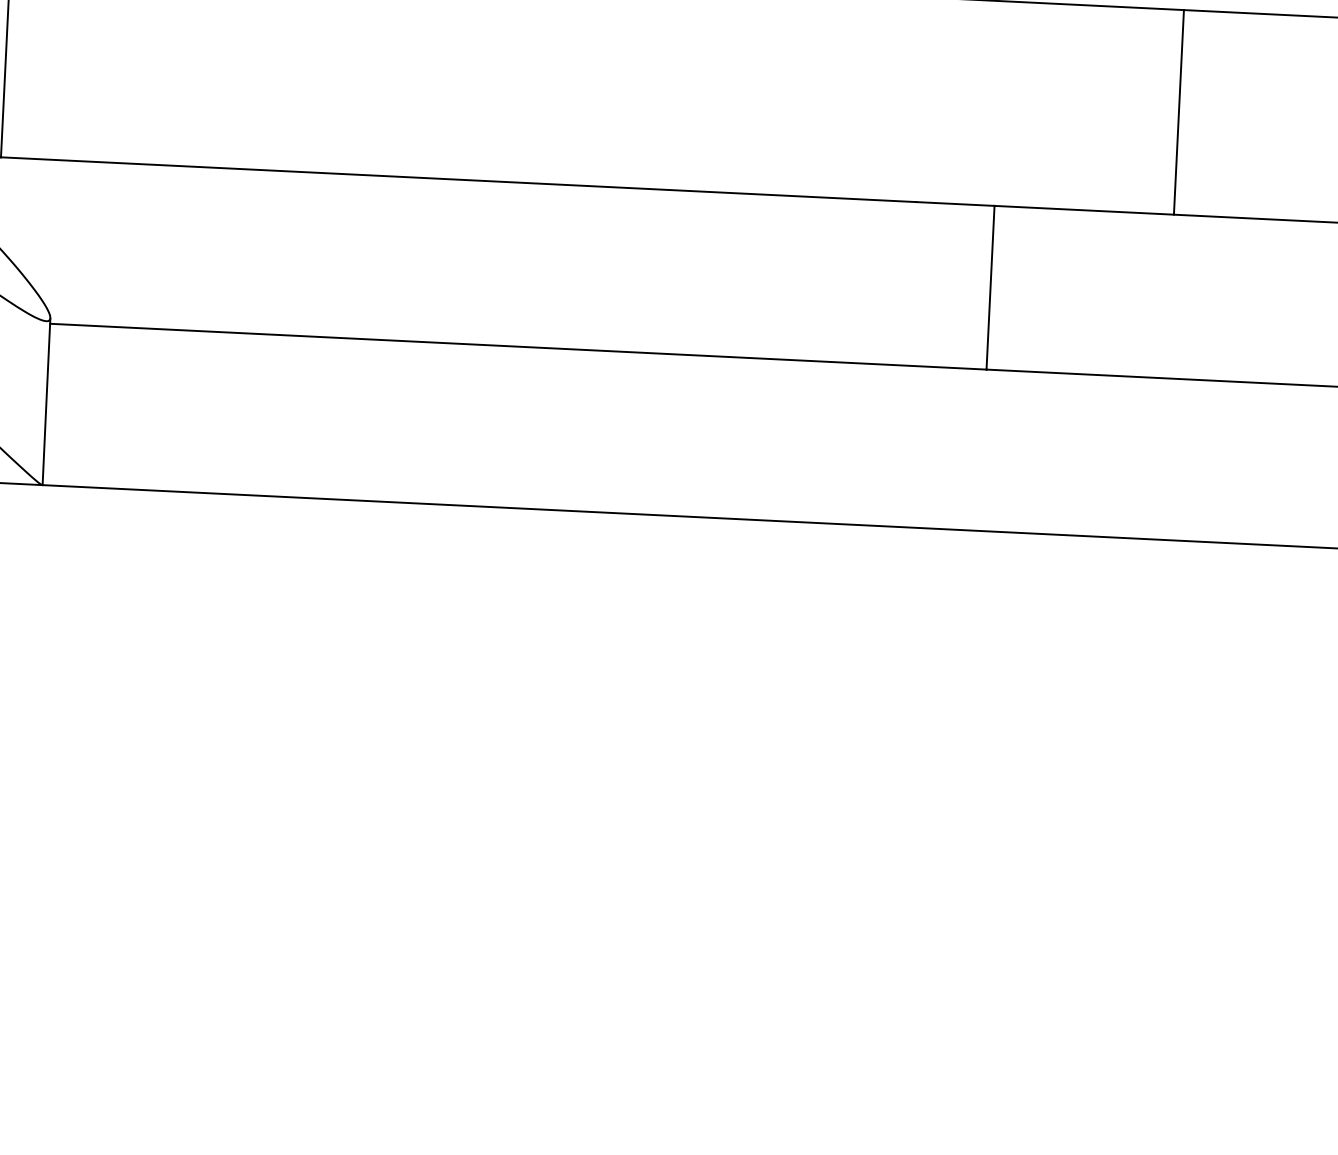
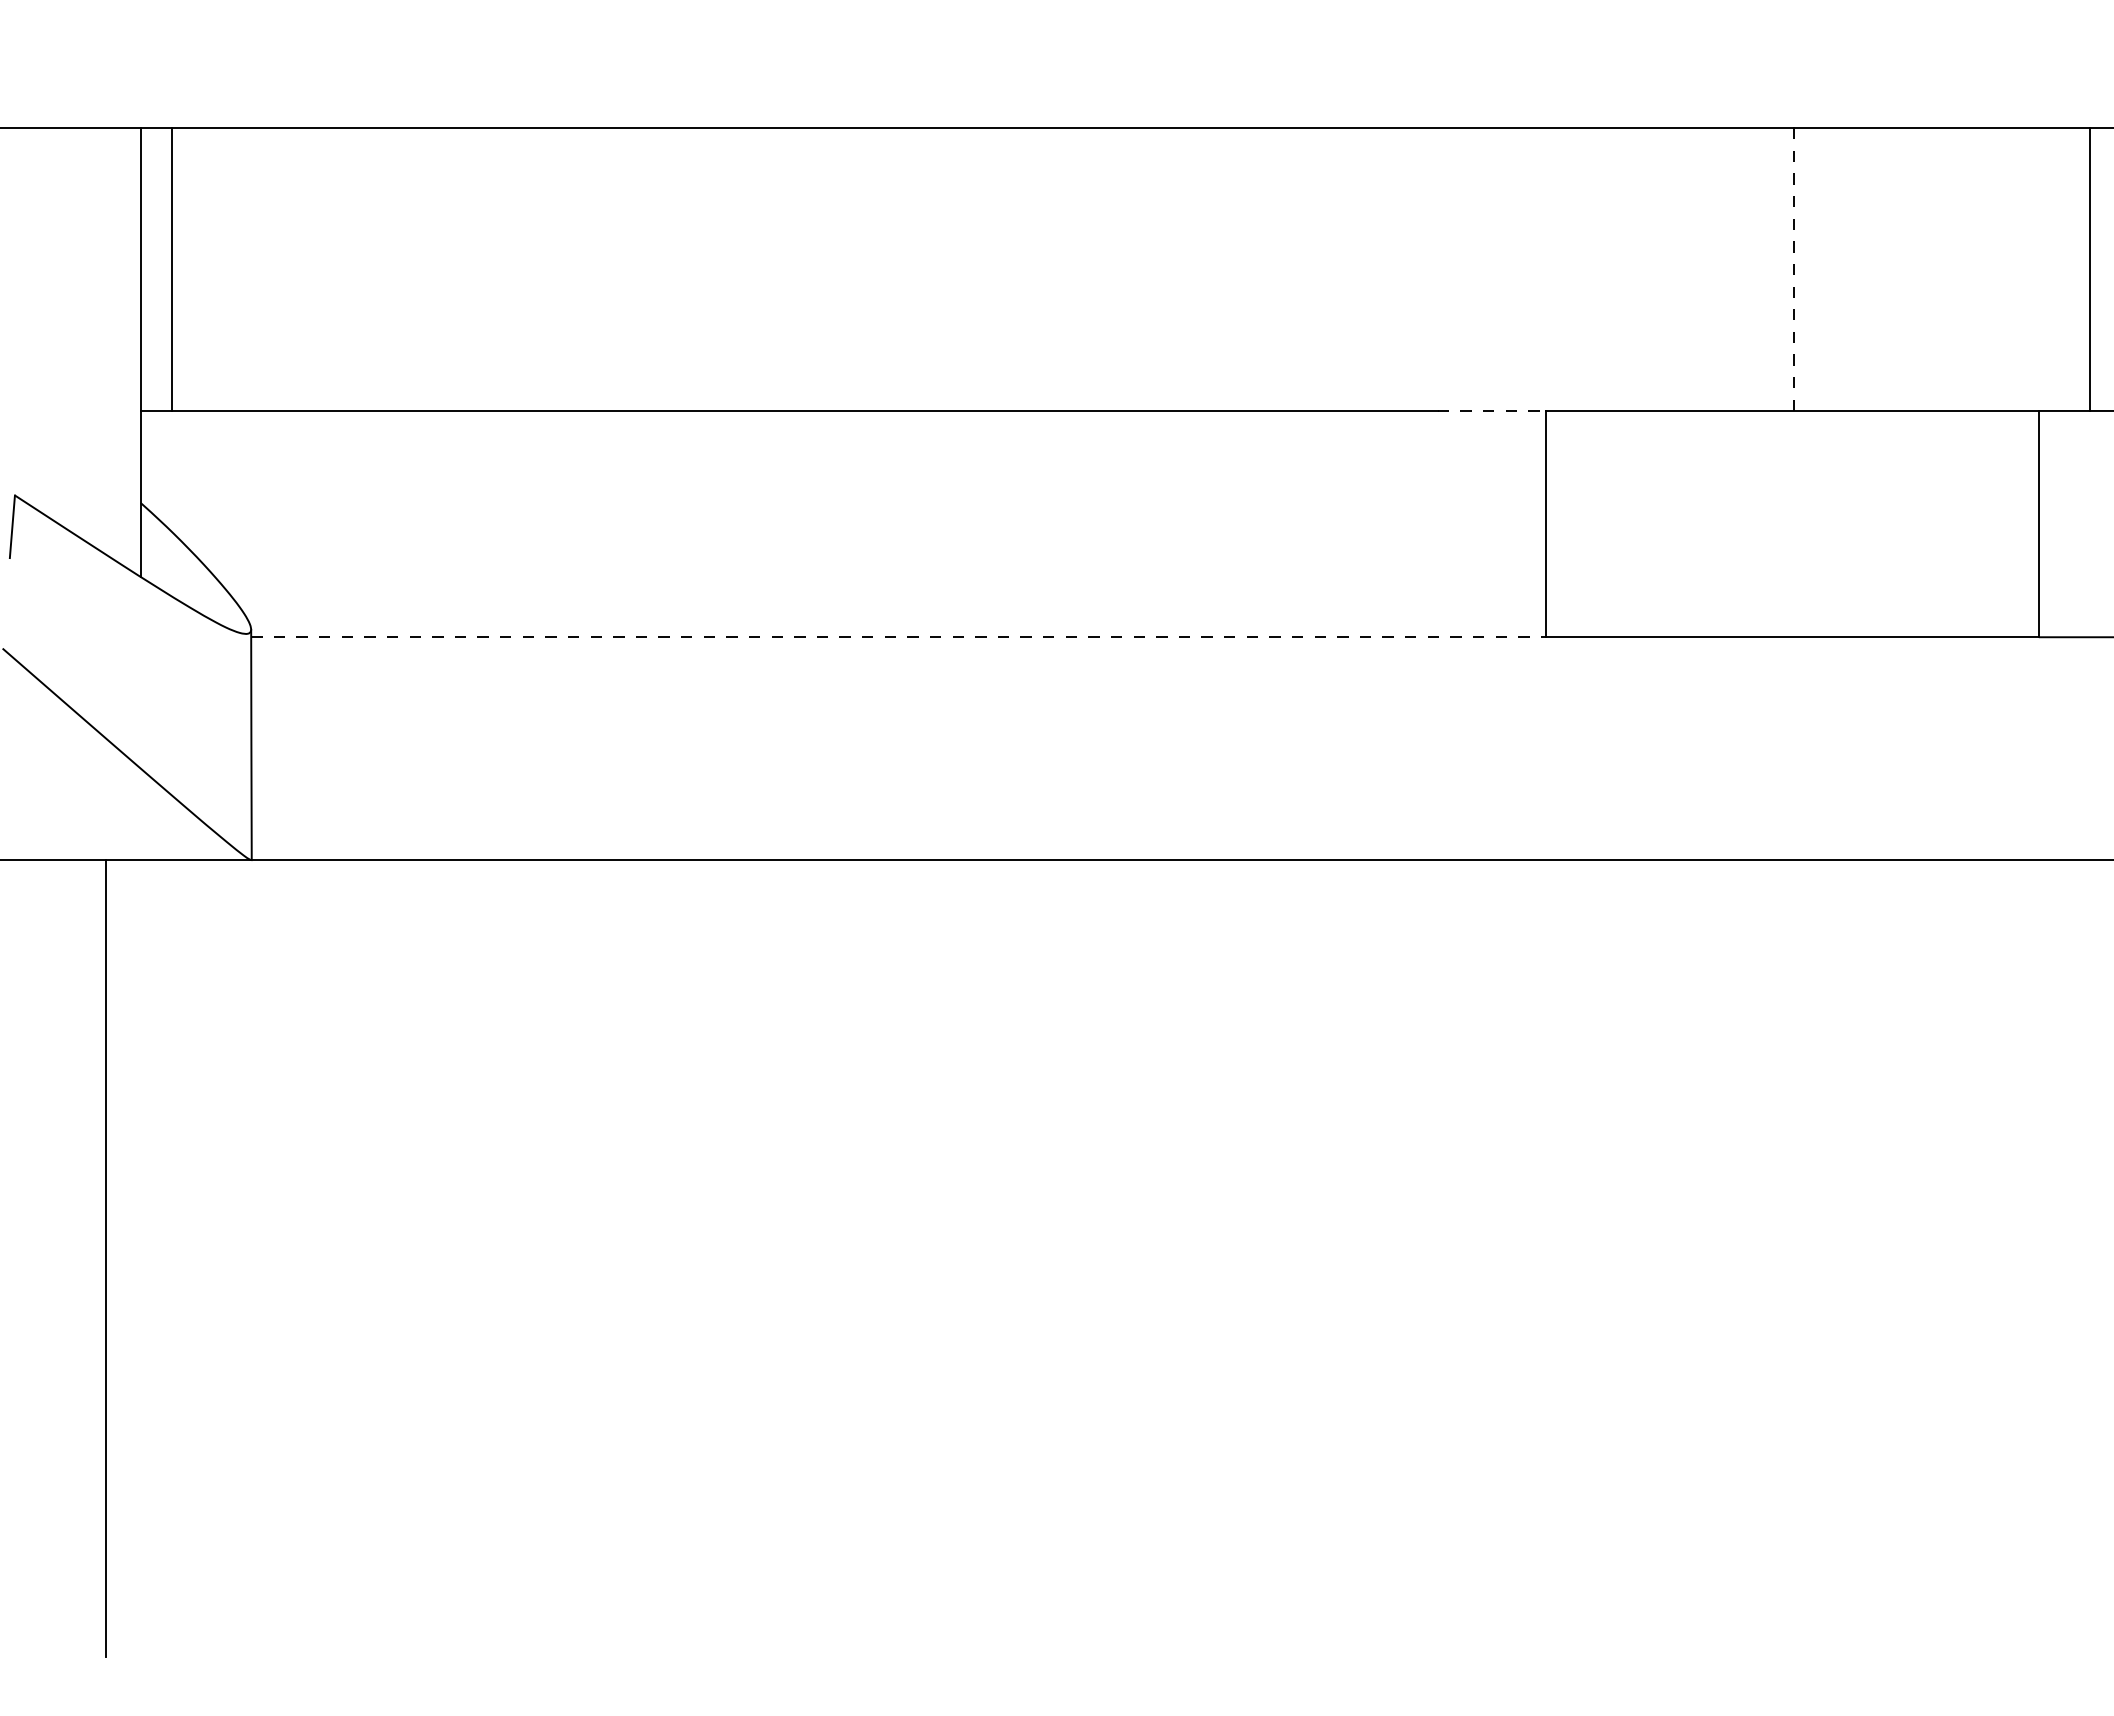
line: (1178, 113) -> (1793, 270), solid -> dashed
line: (955, 203) -> (1491, 410), solid -> dashed
line: (518, 346) -> (898, 637), solid -> dashed

